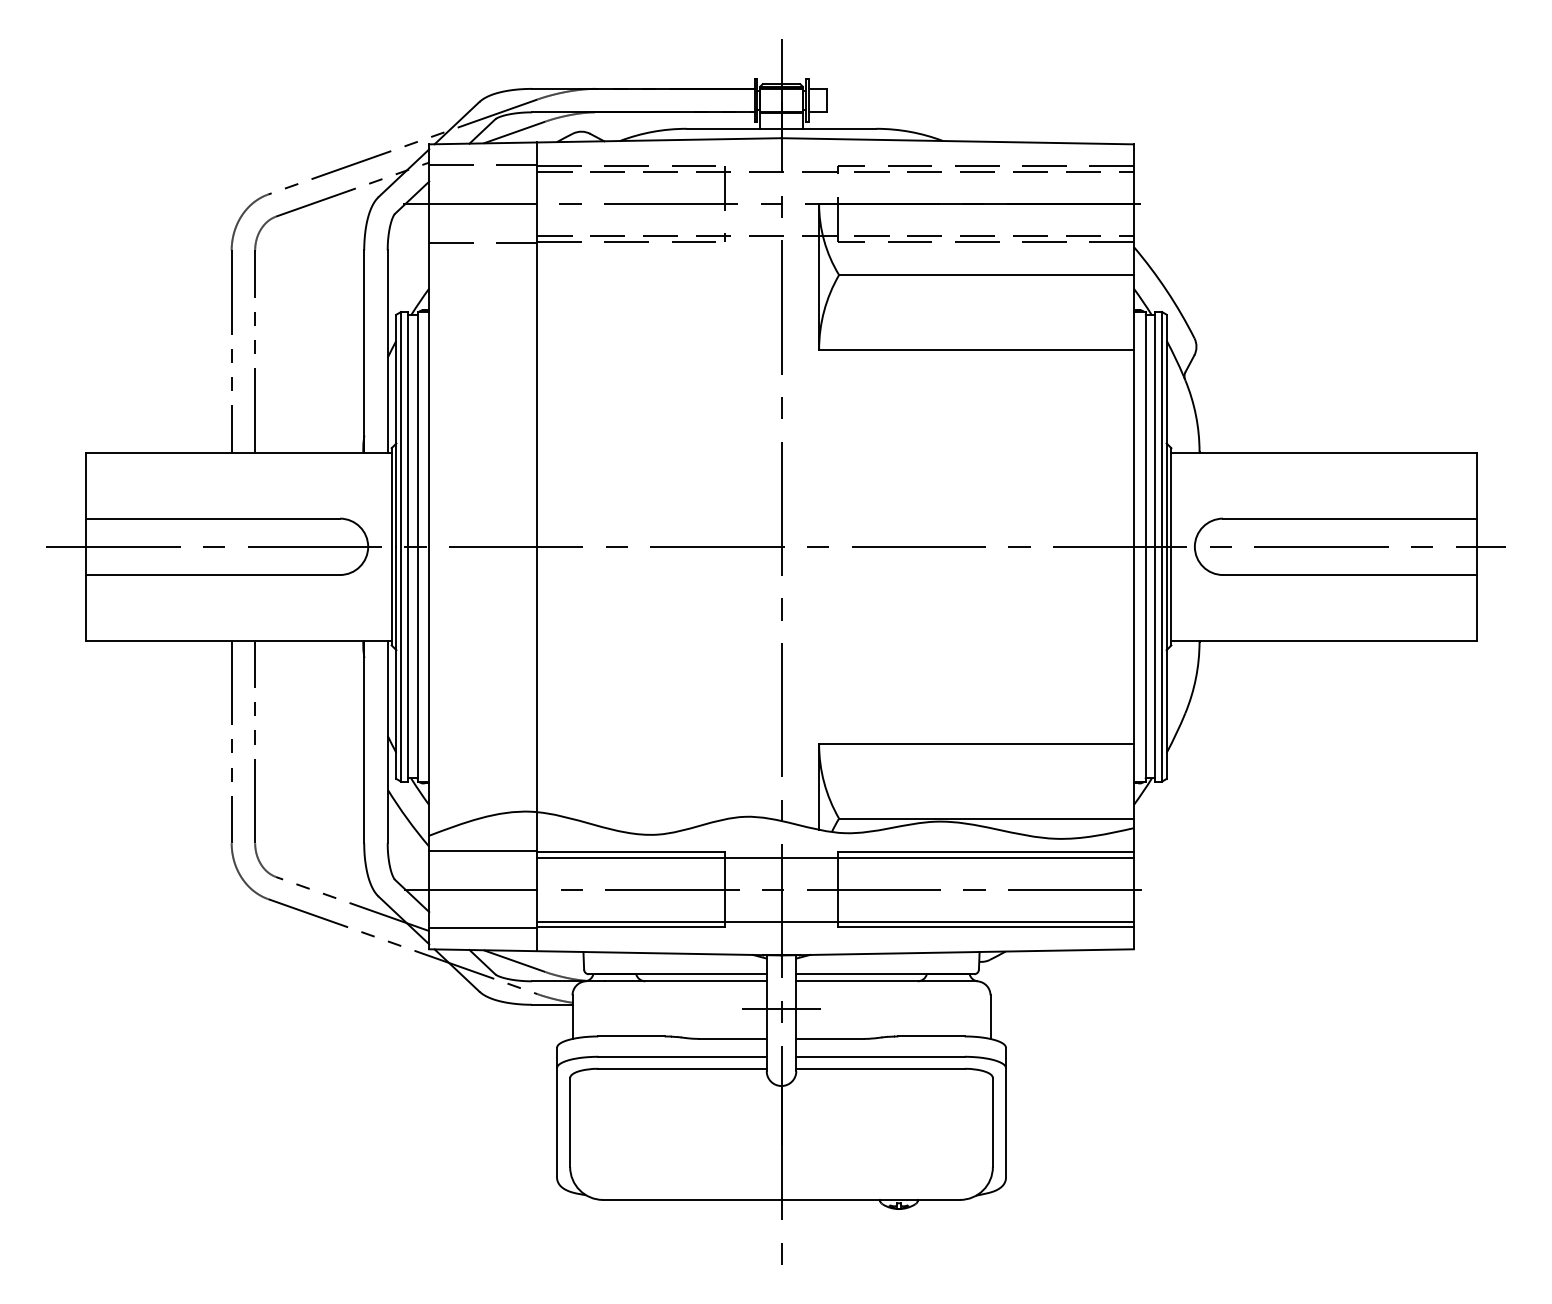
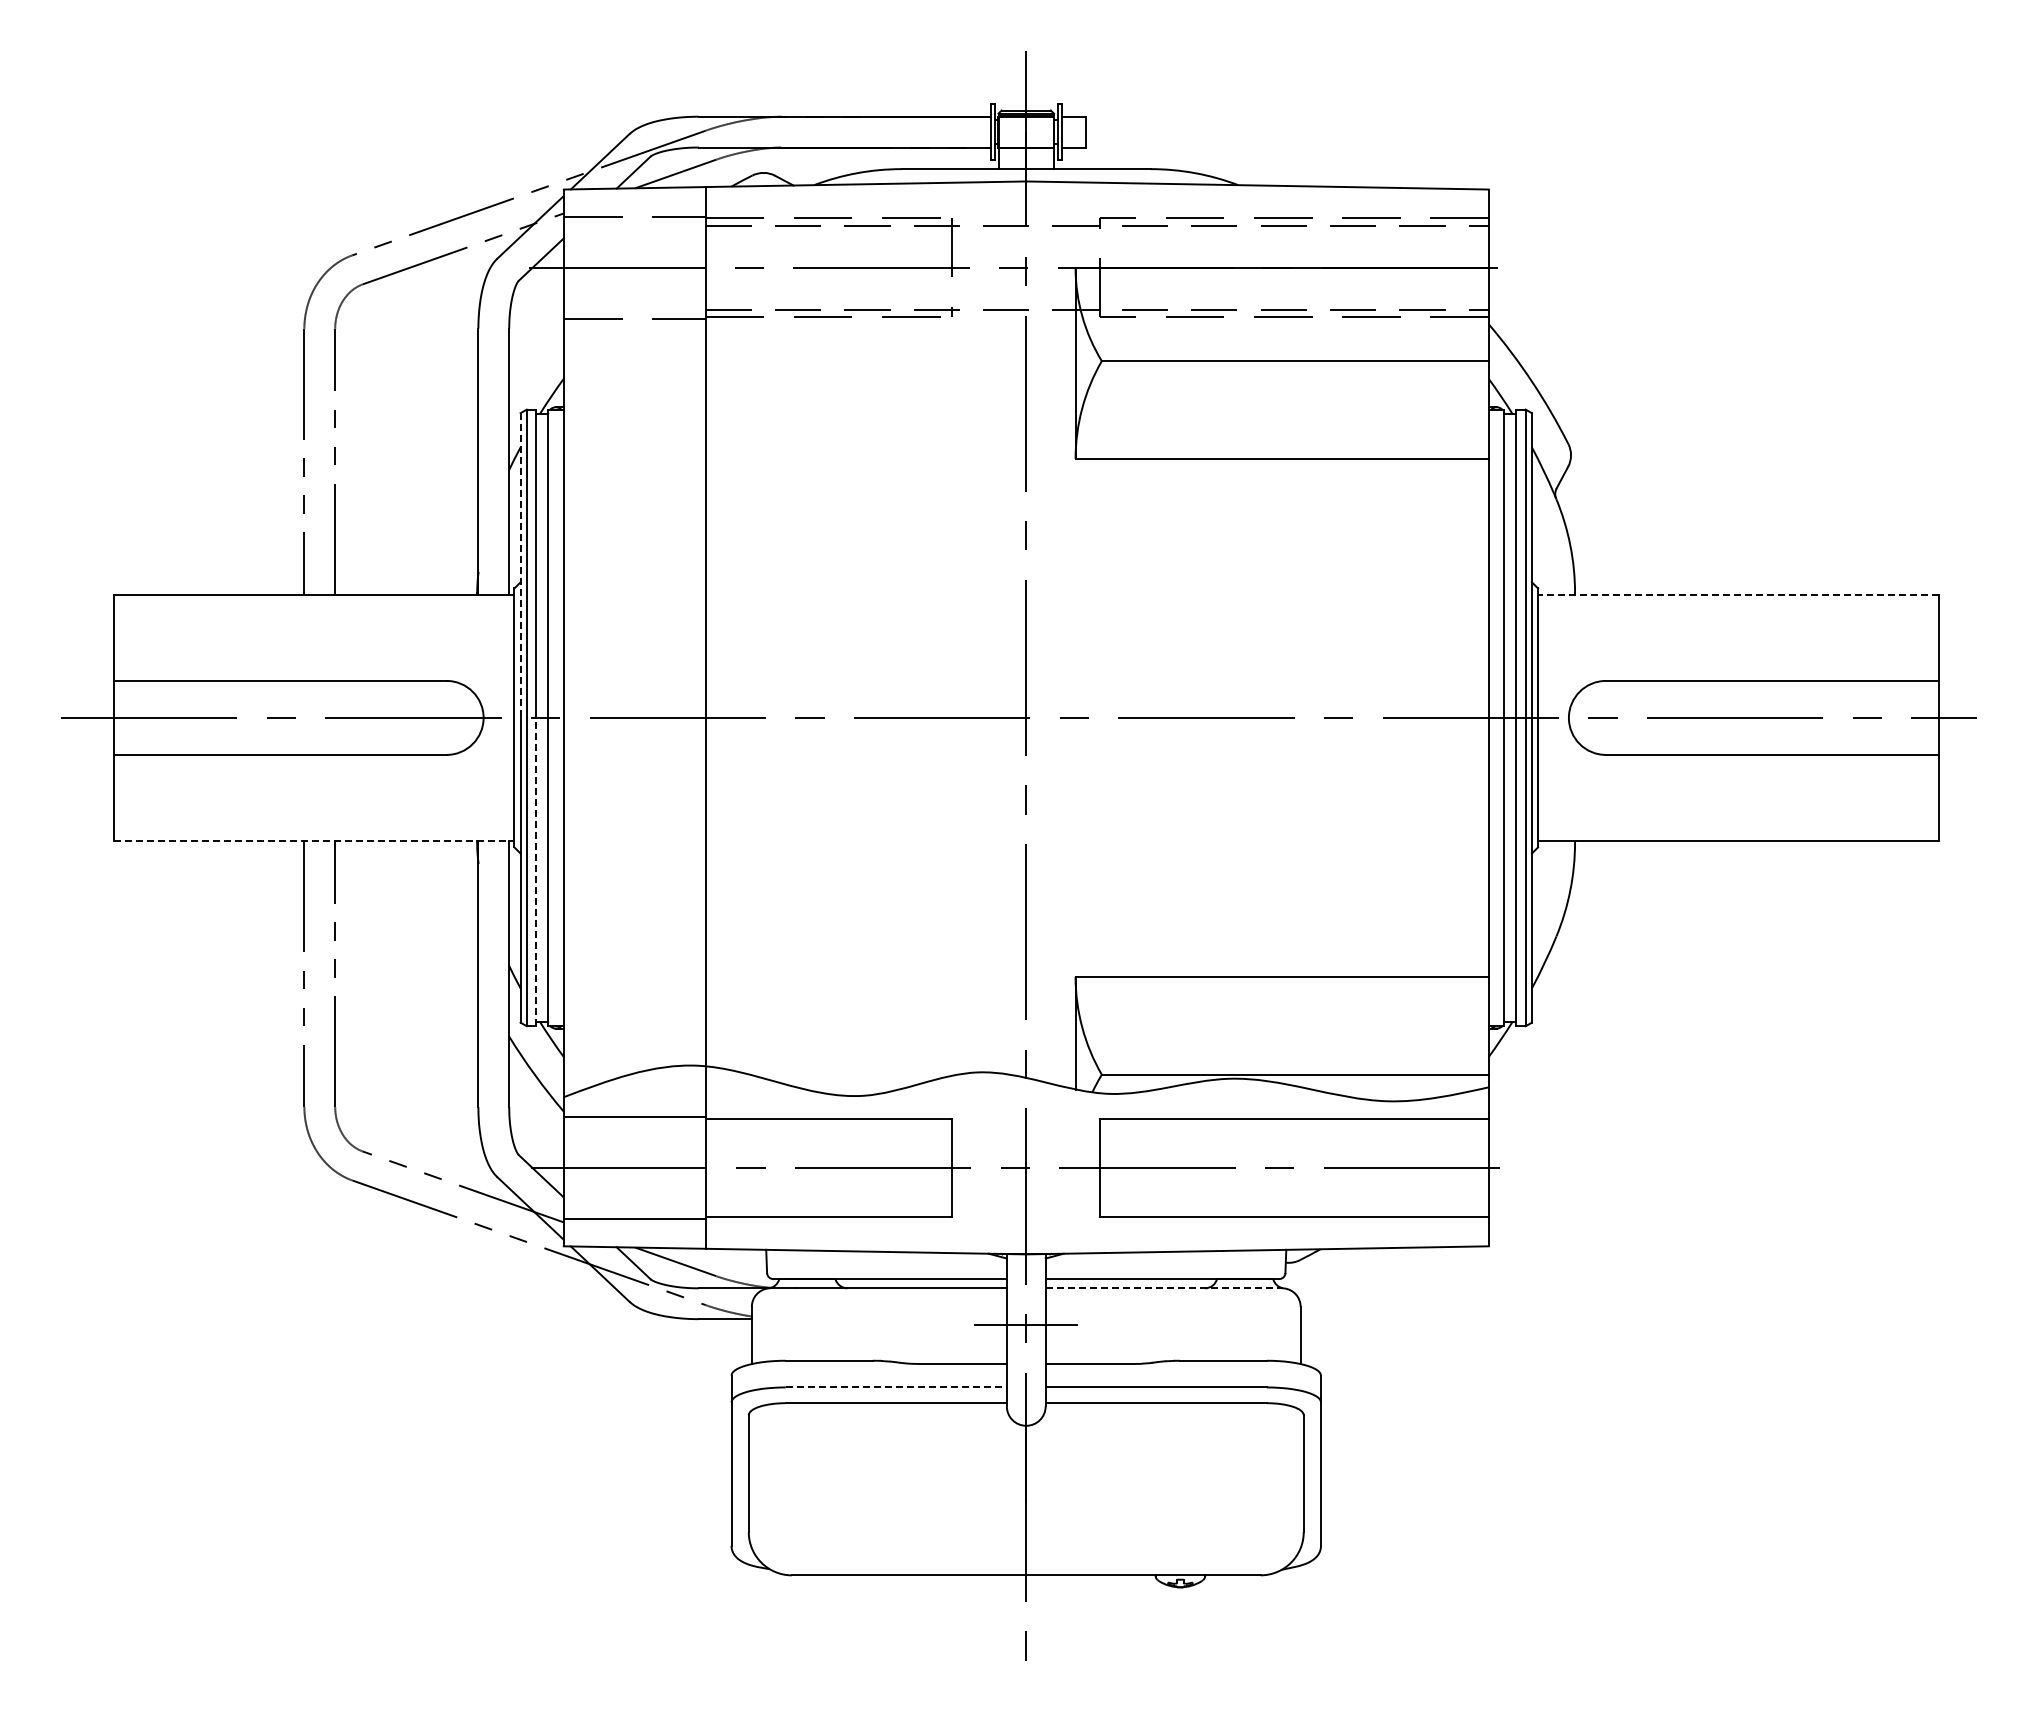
line: (396, 431) -> (520, 566), solid -> dashed
line: (1323, 452) -> (1737, 594), solid -> dashed
line: (239, 640) -> (314, 841), solid -> dashed
line: (408, 663) -> (536, 871), solid -> dashed
line: (835, 857) -> (1096, 1125), removed
line: (835, 922) -> (1096, 1210), removed
line: (886, 981) -> (1164, 1288), solid -> dashed
line: (682, 1056) -> (896, 1387), solid -> dashed

